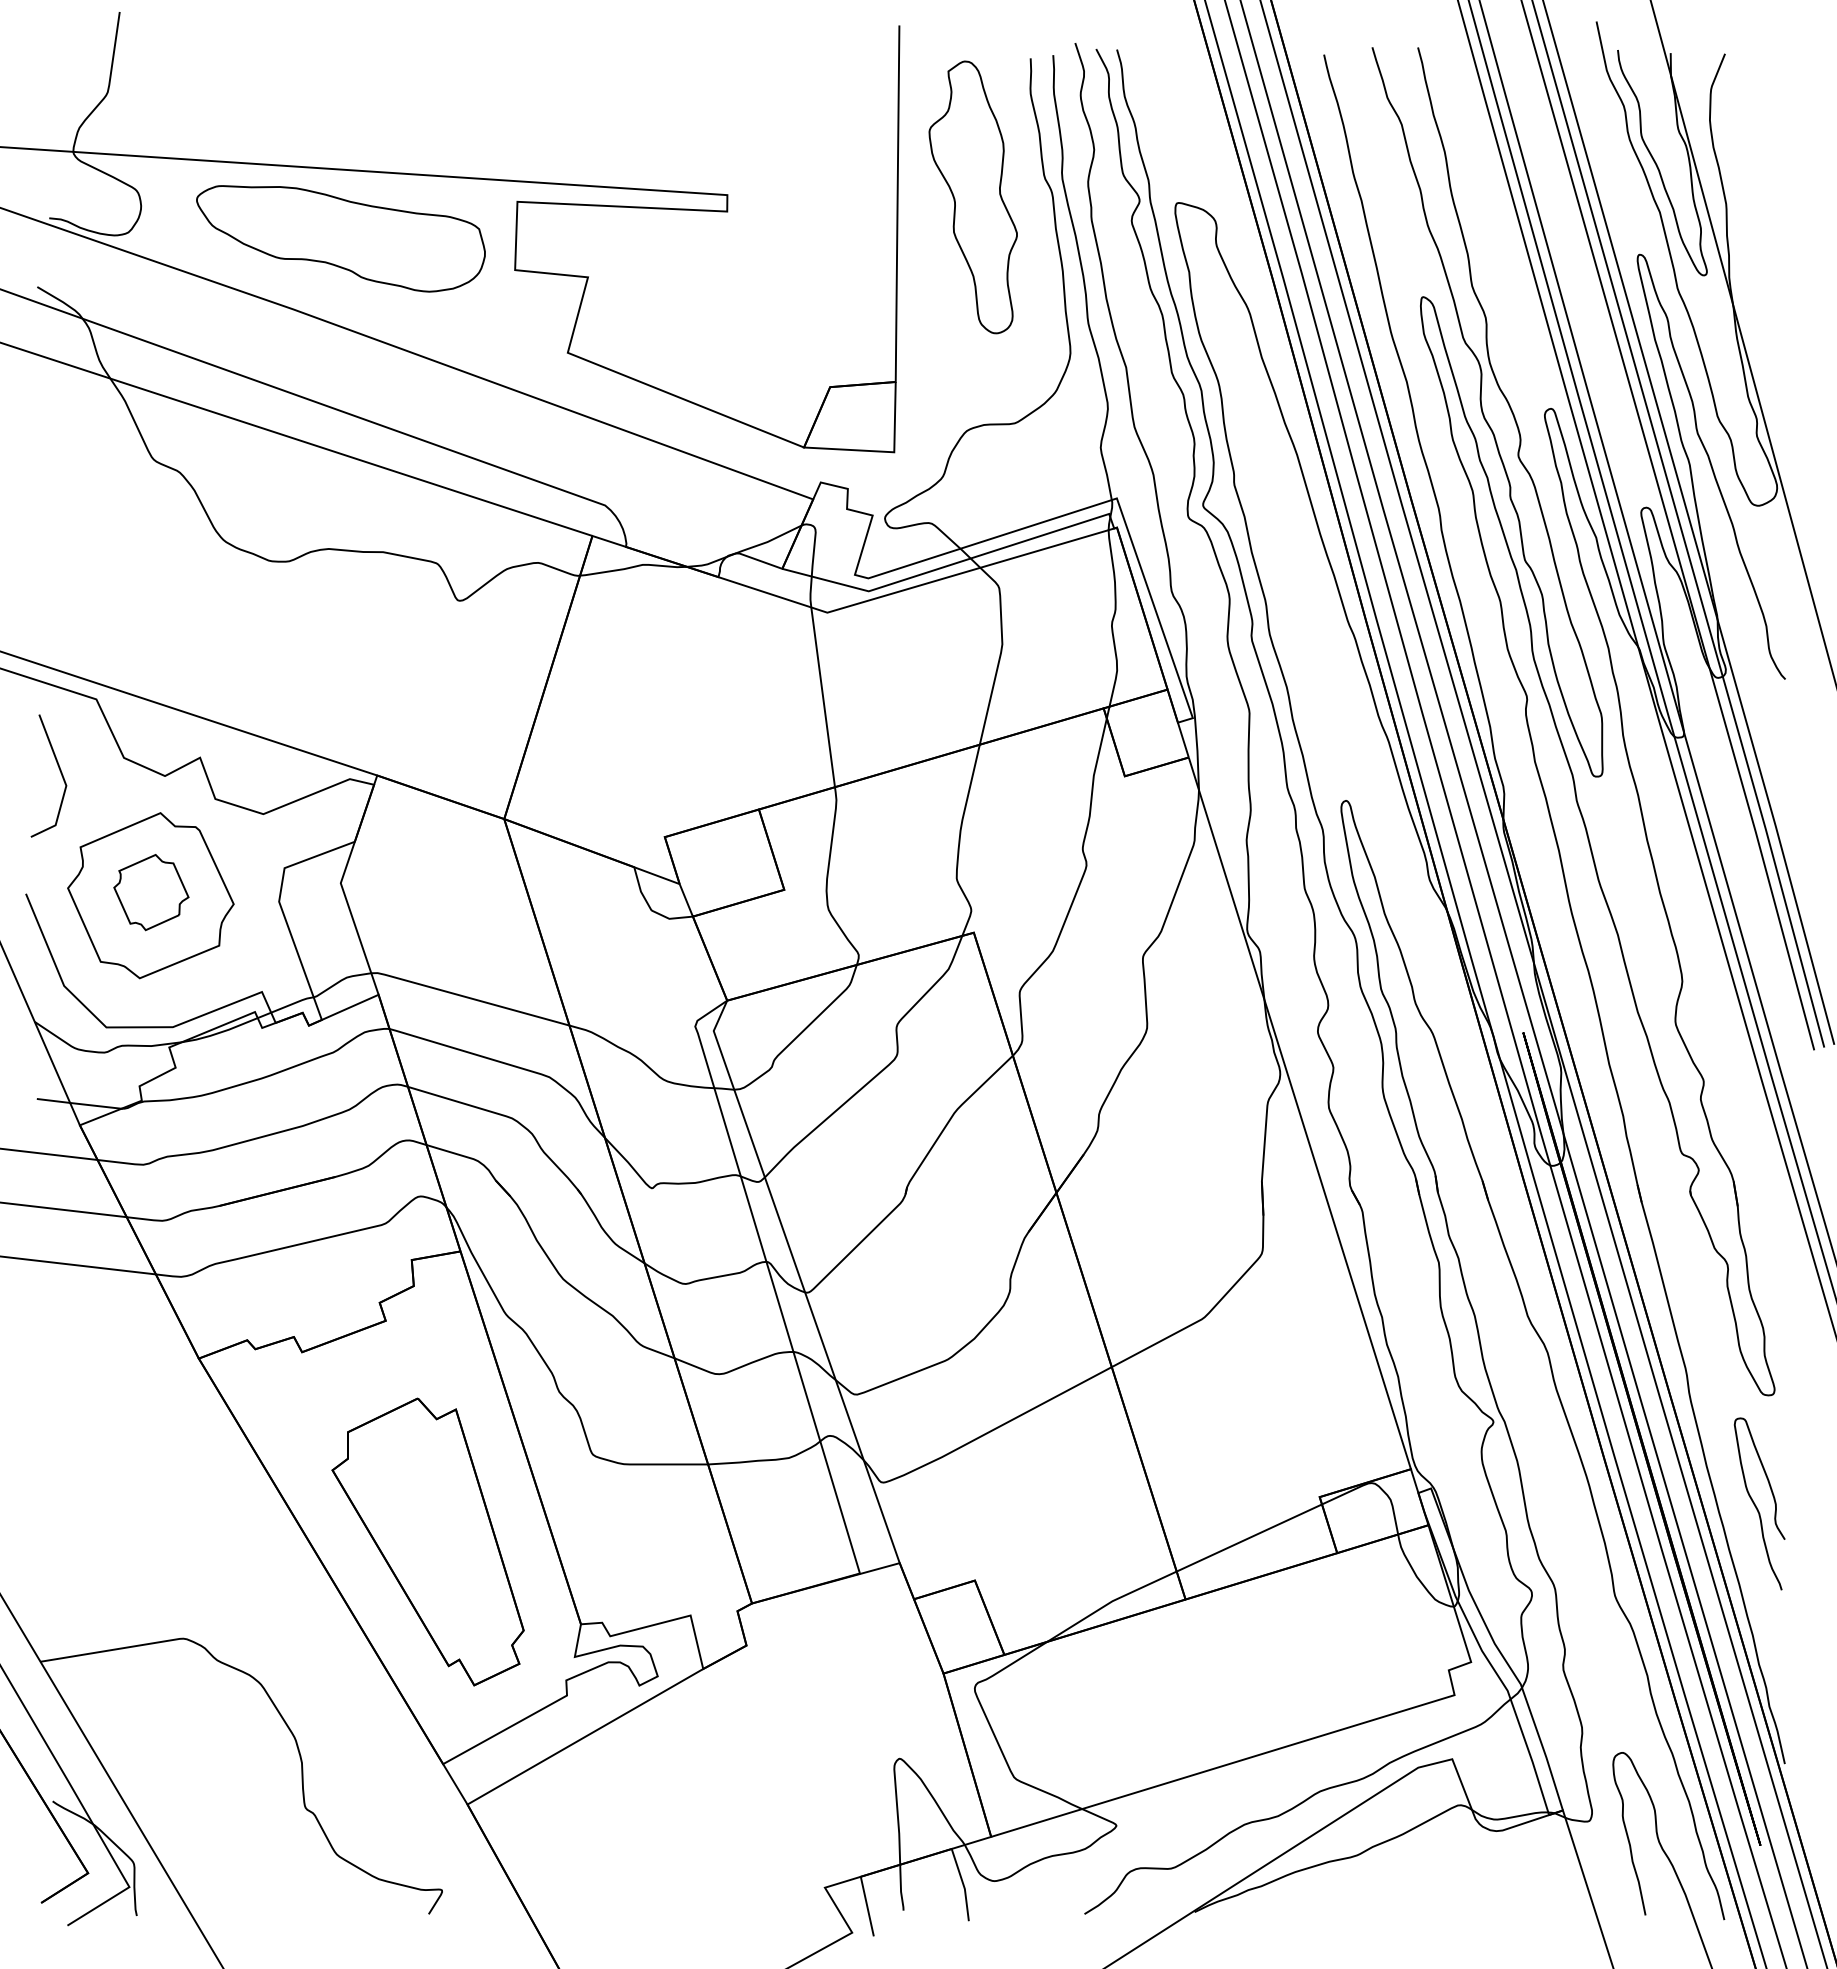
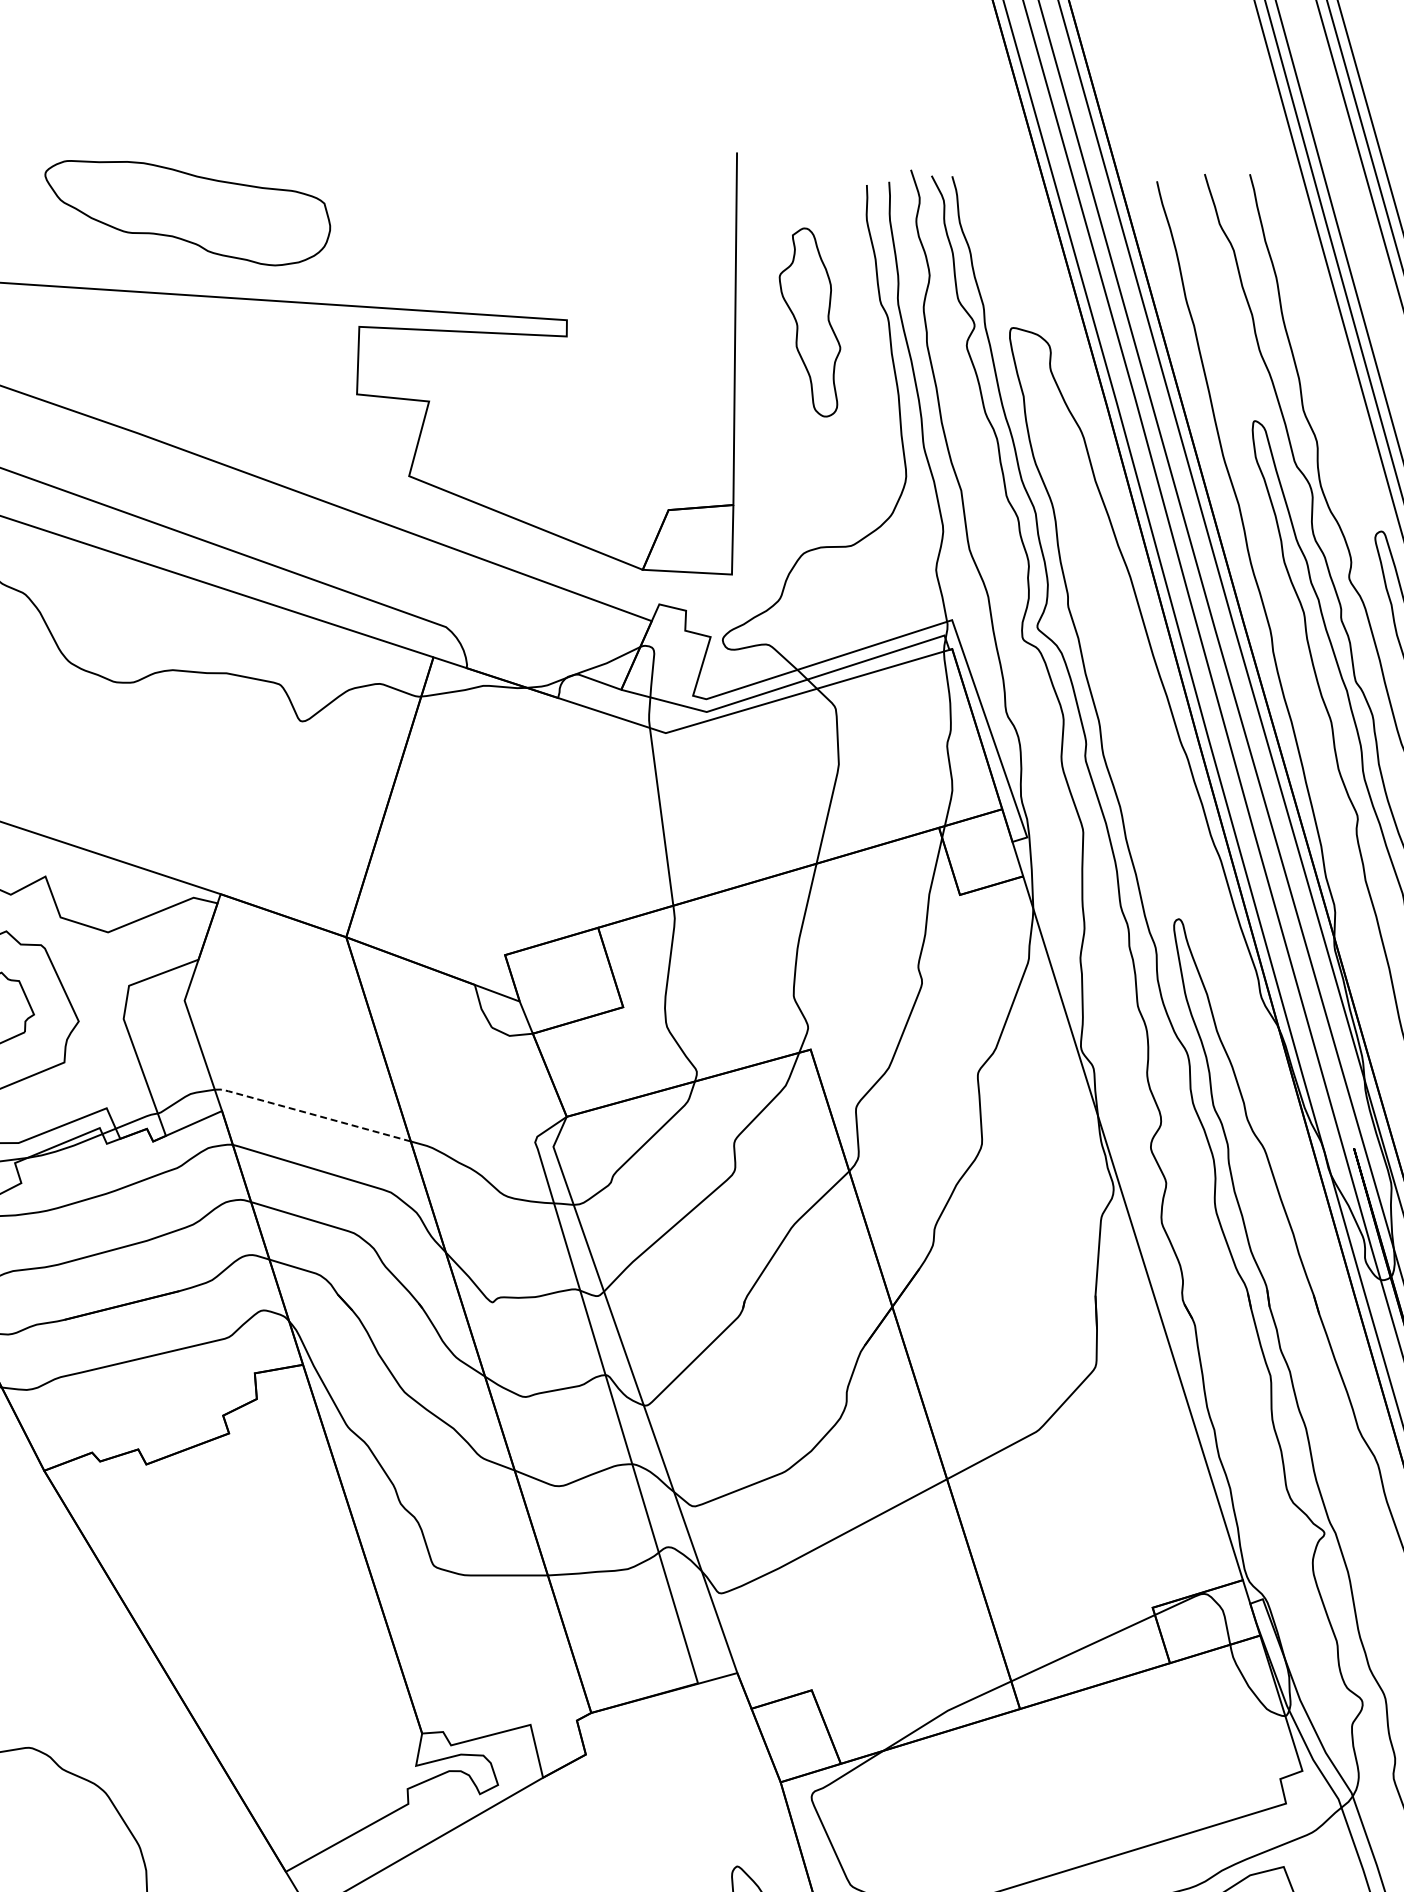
part: (972, 197) -> (809, 322), size x0.7
part: (340, 238) -> (187, 212), moved
line: (468, 997) -> (310, 1113), solid -> dashed
part: (427, 1541) -> (270, 1651), removed

